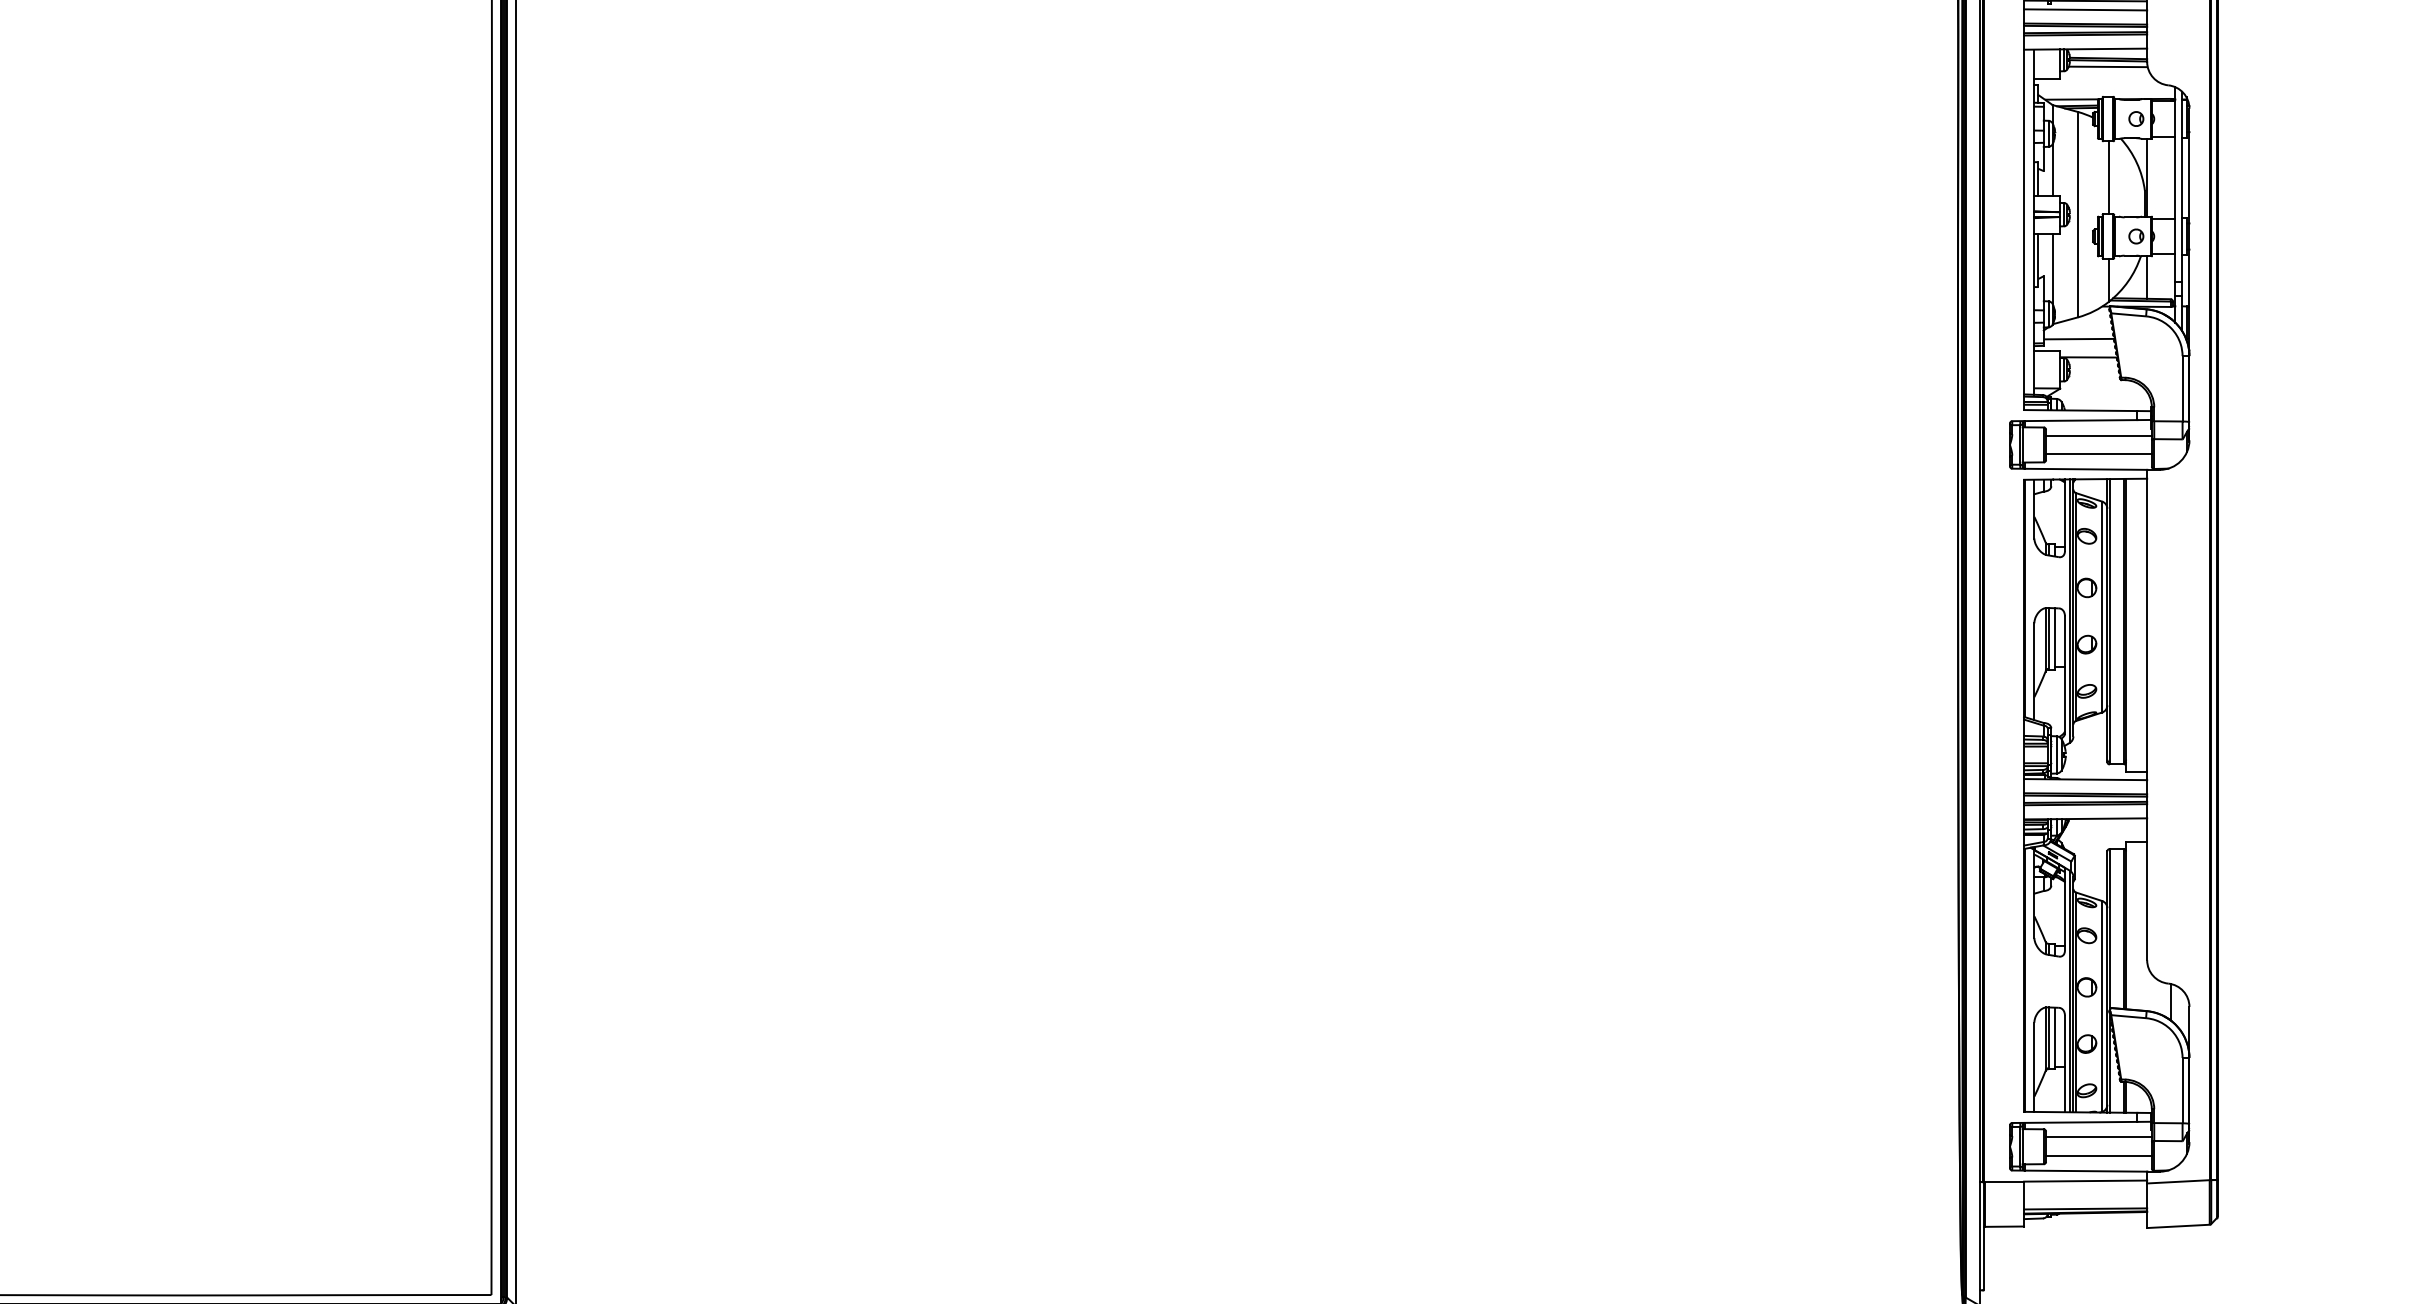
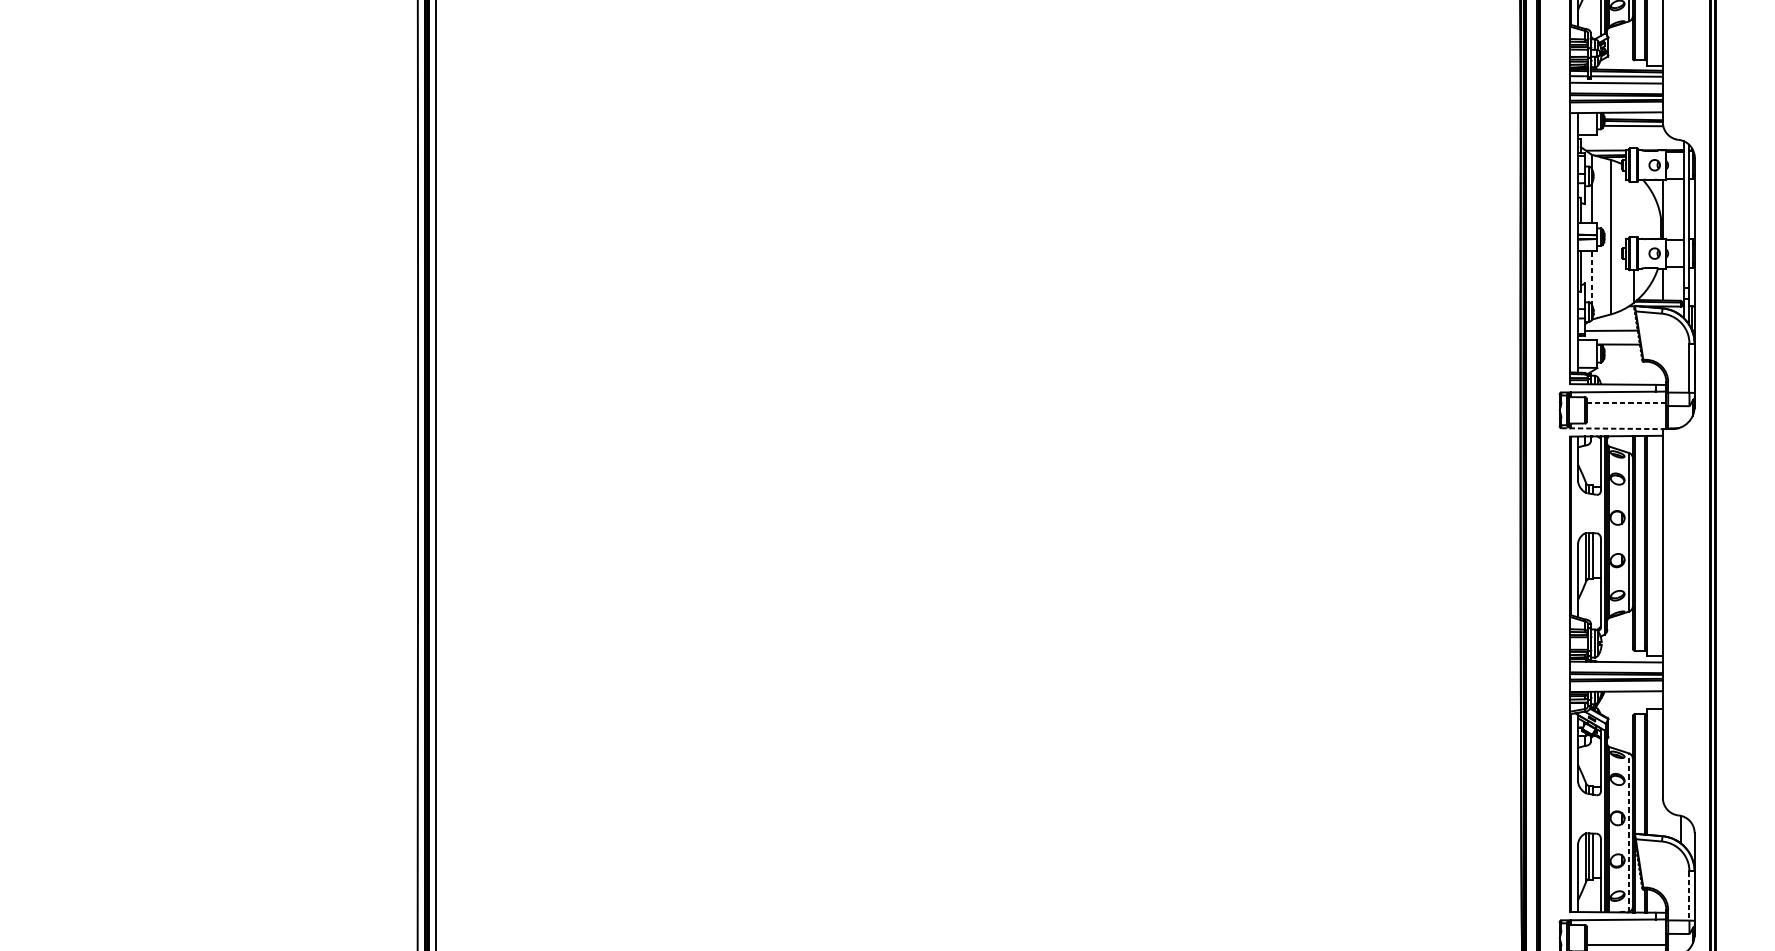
line: (2108, 177) -> (1633, 209), removed
line: (2052, 269) -> (1591, 278), solid -> dashed
line: (2098, 435) -> (1626, 403), solid -> dashed
line: (2098, 454) -> (1626, 417), removed
line: (2080, 469) -> (1612, 428), solid -> dashed
line: (2102, 1005) -> (1629, 831), solid -> dashed
line: (2182, 1090) -> (1689, 895), solid -> dashed
line: (2098, 1137) -> (1626, 931), removed

